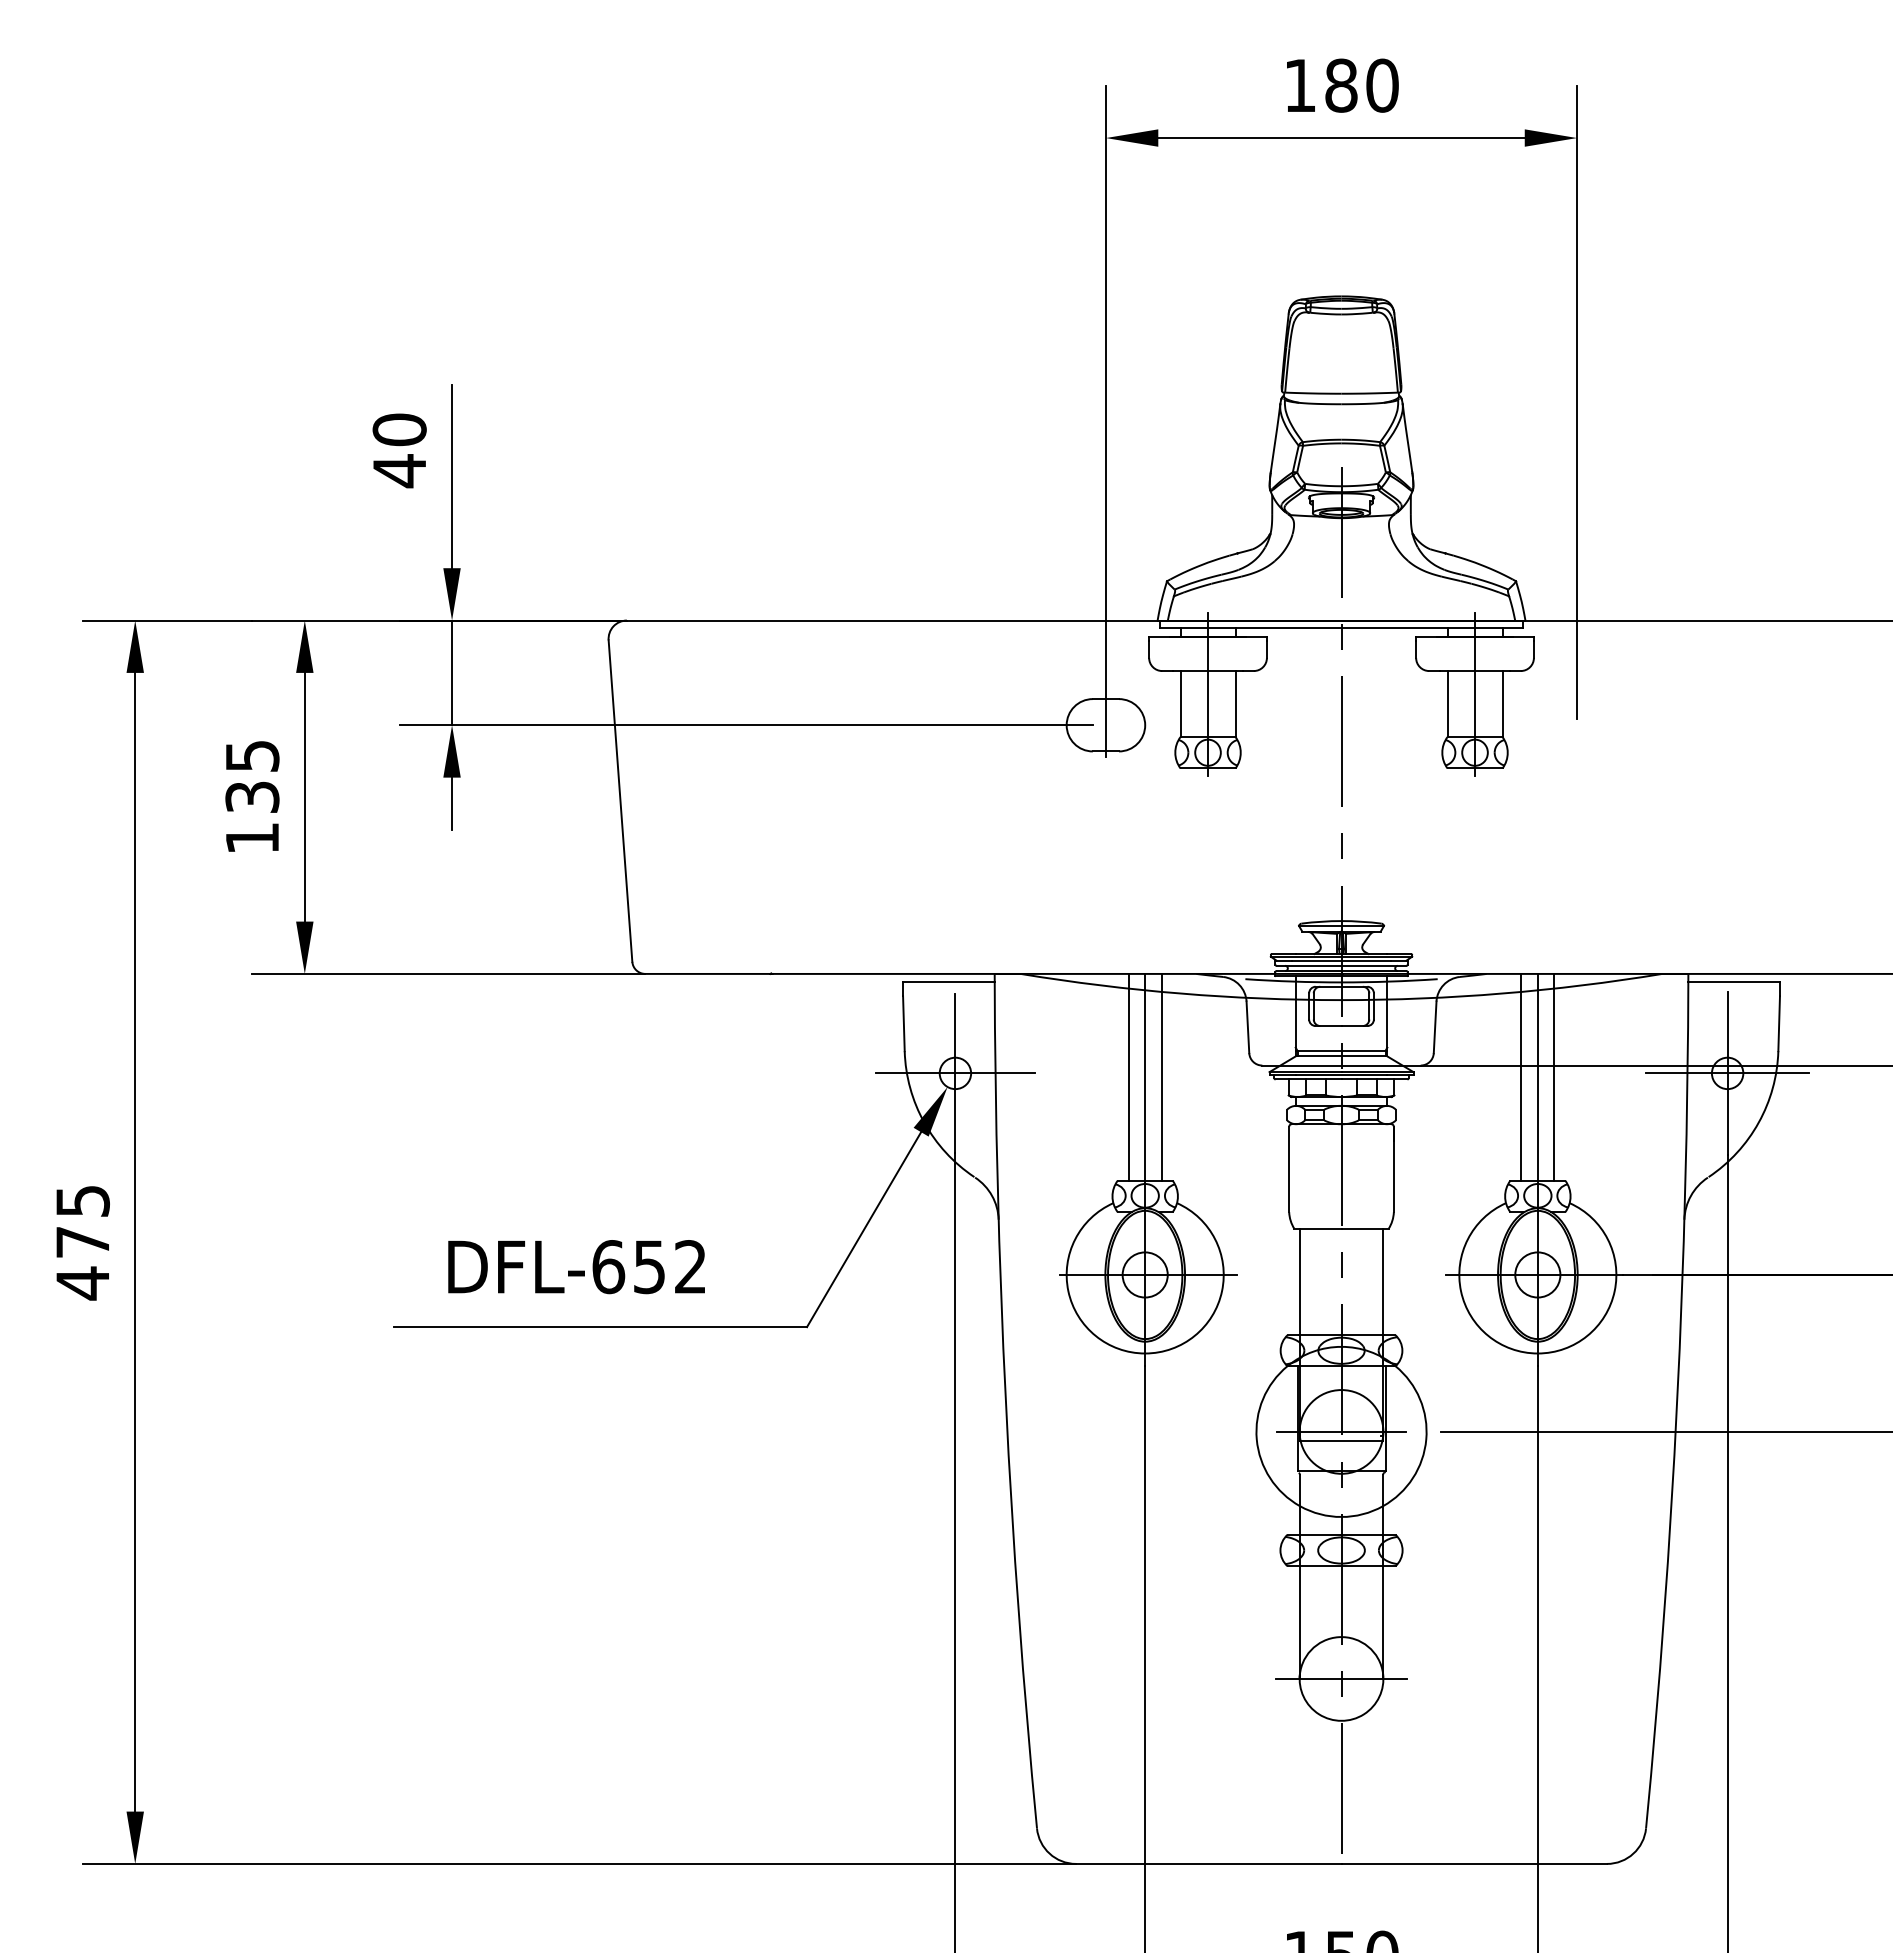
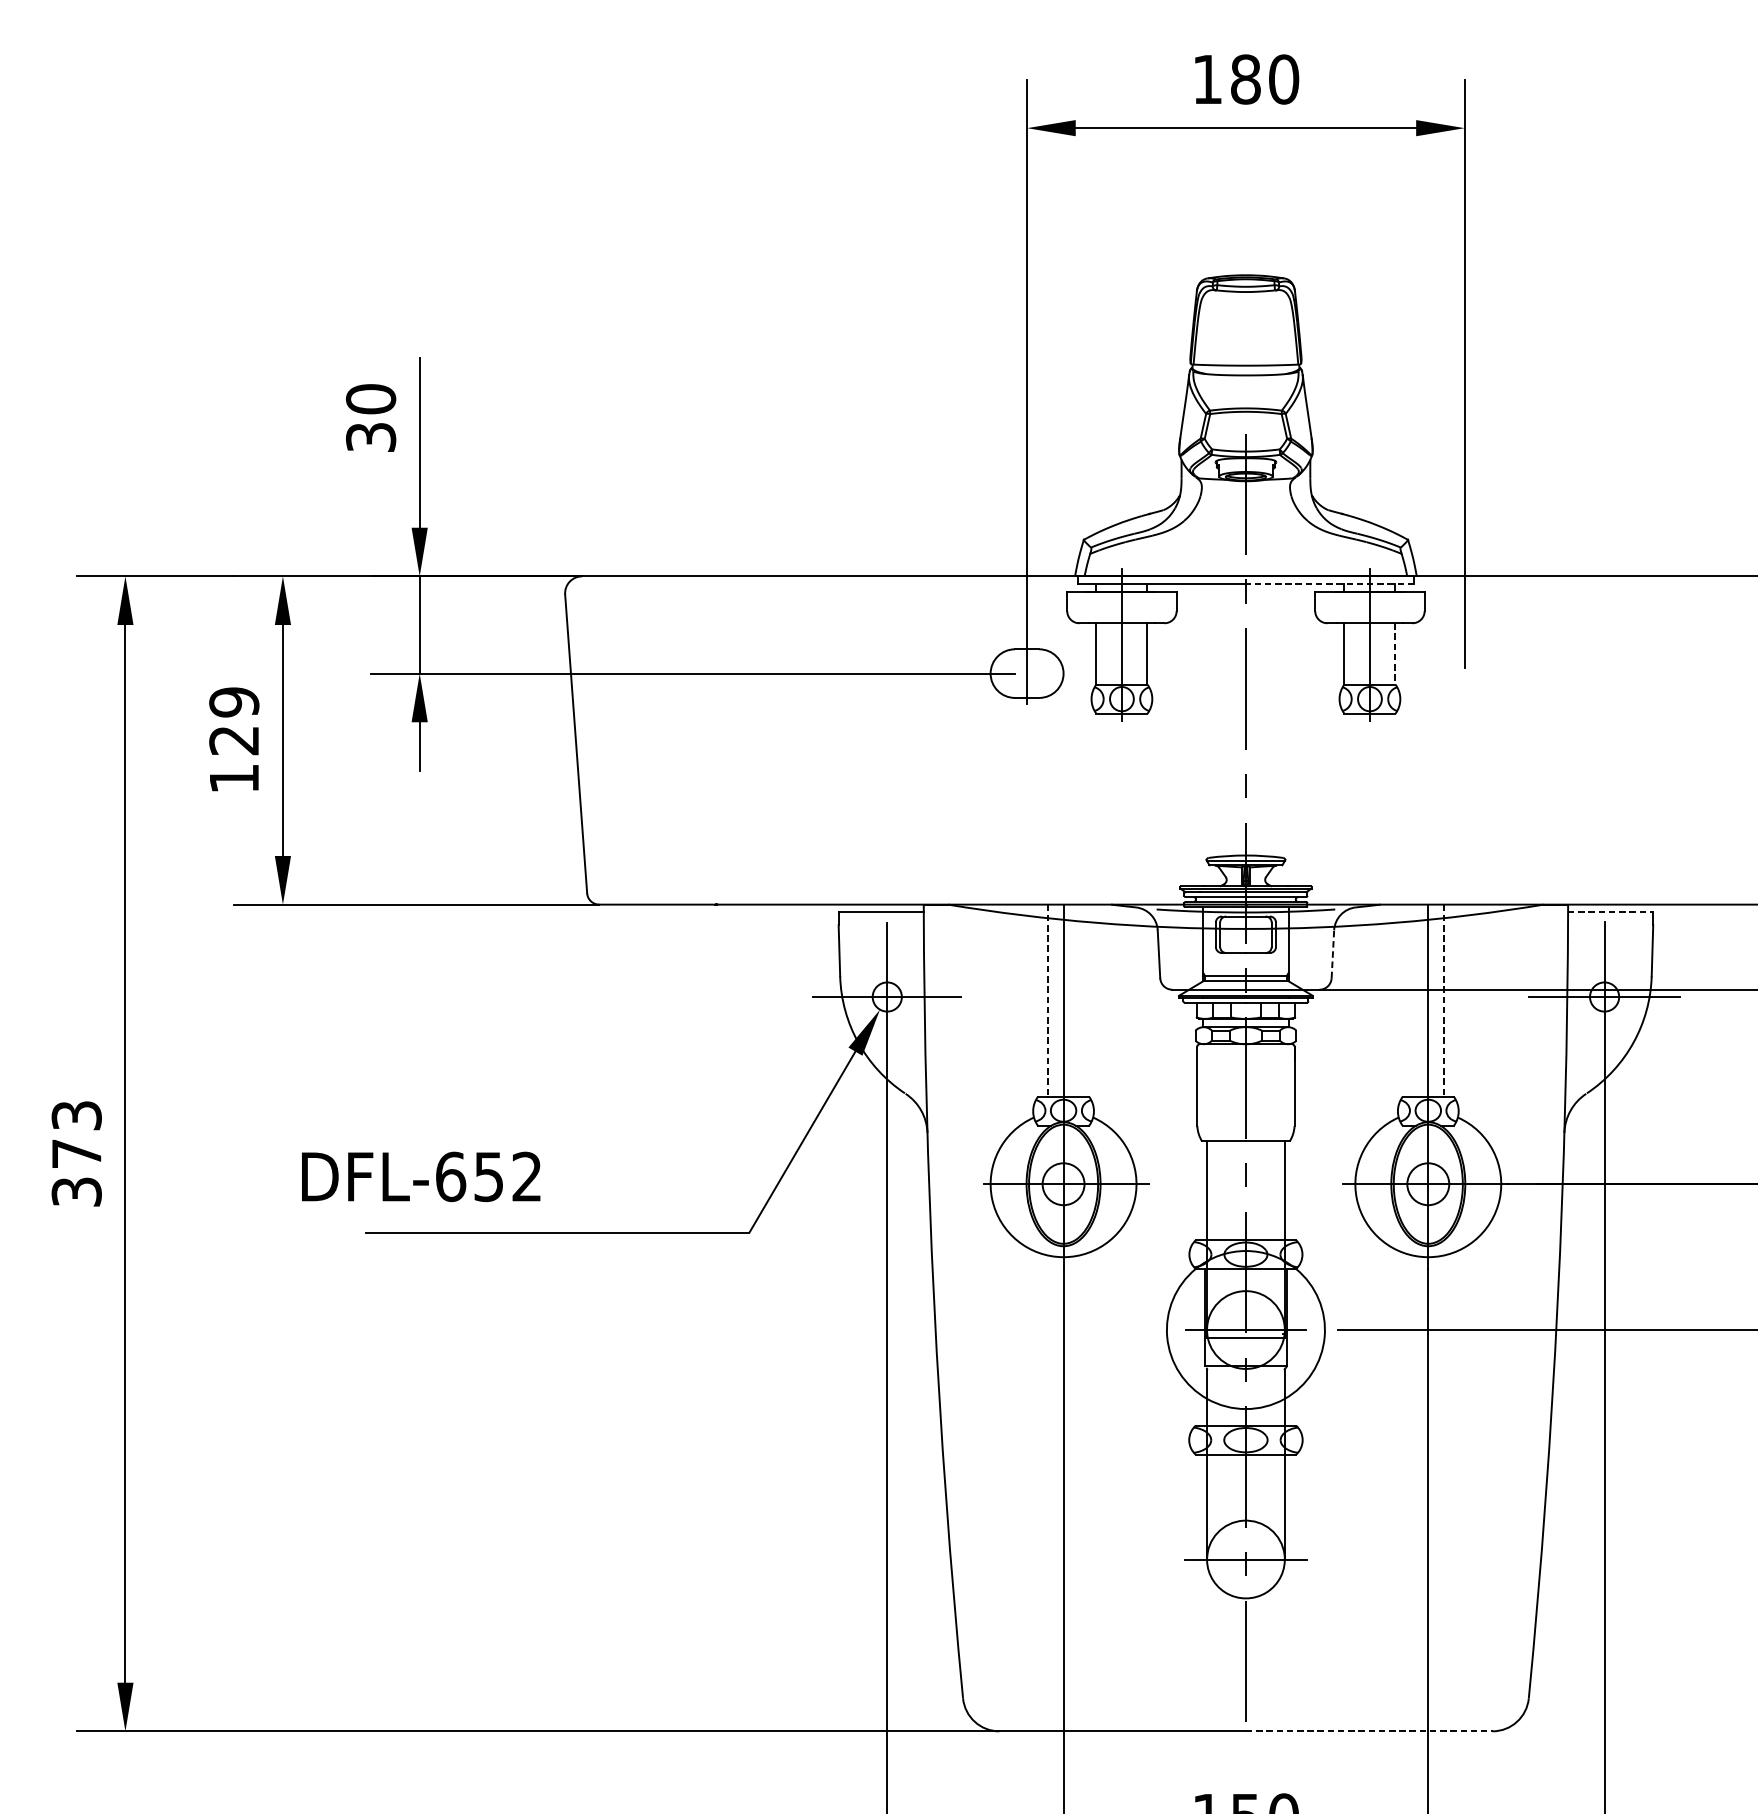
text: (399, 471) -> (370, 437), 40 -> 30
line: (1432, 628) -> (1330, 583), solid -> dashed
line: (1502, 704) -> (1395, 654), solid -> dashed
text: (252, 776) -> (234, 721), 135 -> 129
line: (1734, 981) -> (1610, 911), solid -> dashed
line: (1435, 1027) -> (1333, 954), solid -> dashed
line: (1161, 1076) -> (1078, 999), removed
line: (1521, 1076) -> (1413, 999), removed
line: (1128, 1077) -> (1048, 1000), solid -> dashed
line: (1554, 1077) -> (1443, 1000), solid -> dashed
text: (82, 1242) -> (76, 1154), 475 -> 373
text: (576, 1267) -> (421, 1177), moved
line: (1474, 1863) -> (1369, 1730), solid -> dashed

